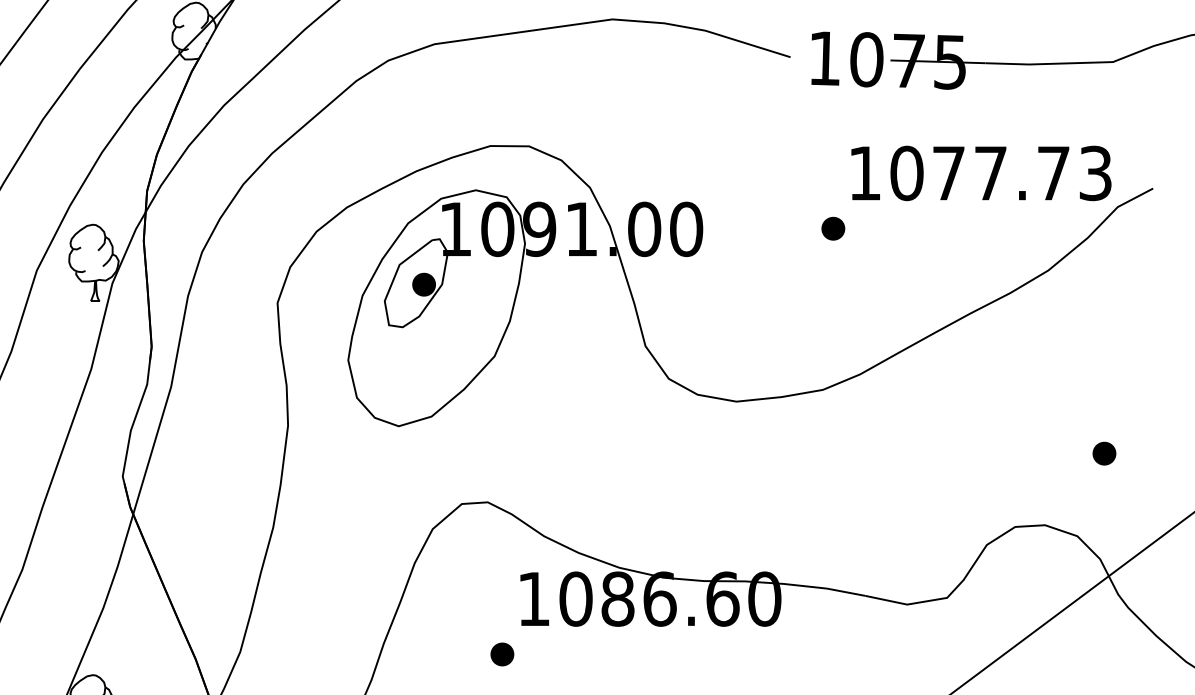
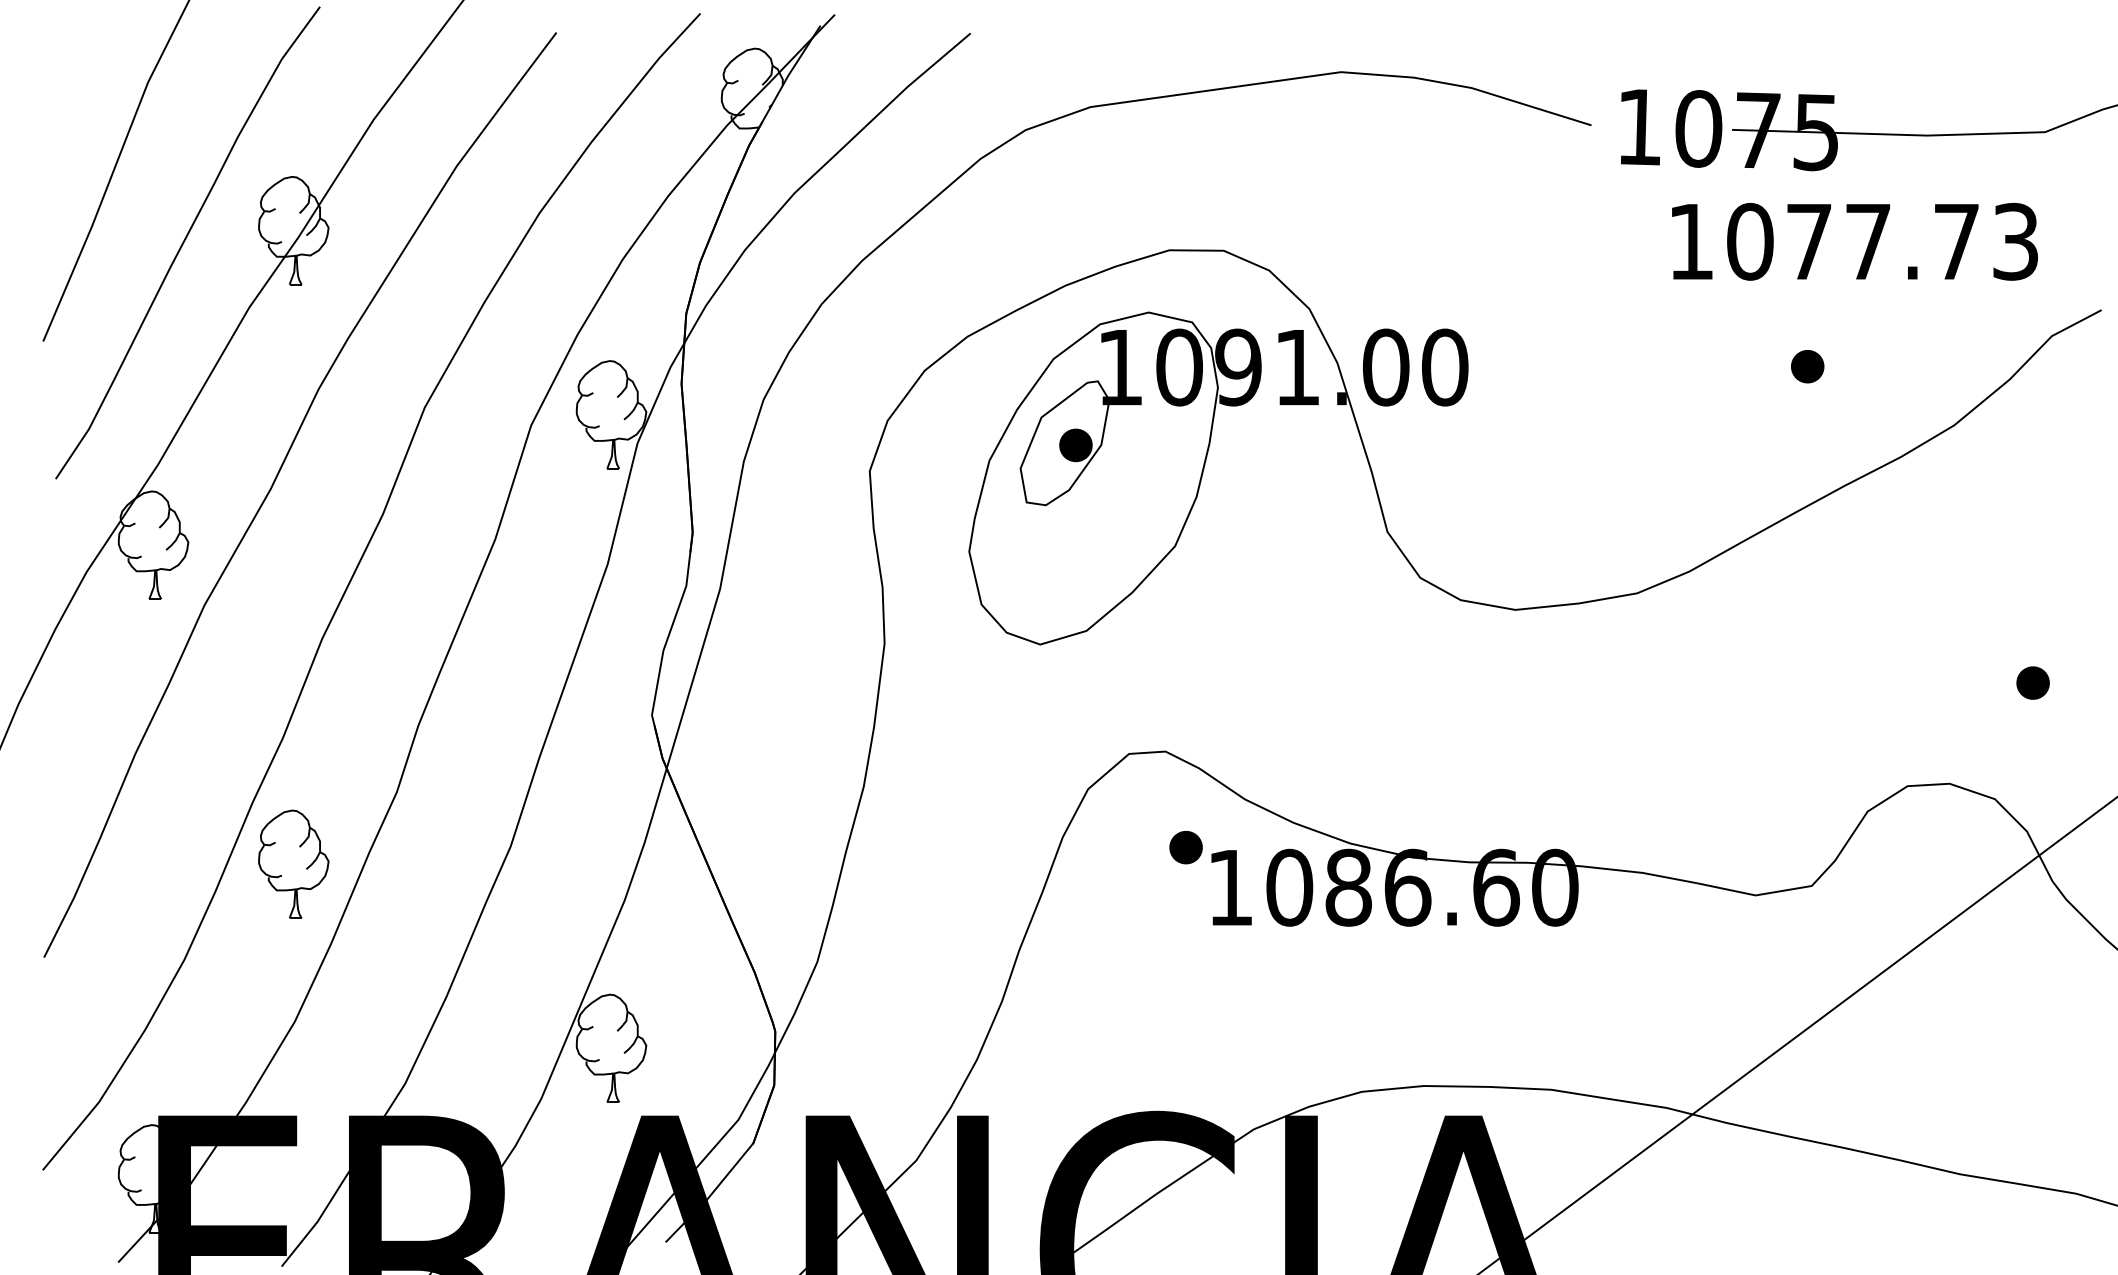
text: (981, 173) -> (1854, 241), moved
part: (833, 228) -> (1807, 366), moved
part: (501, 654) -> (1185, 847), moved

